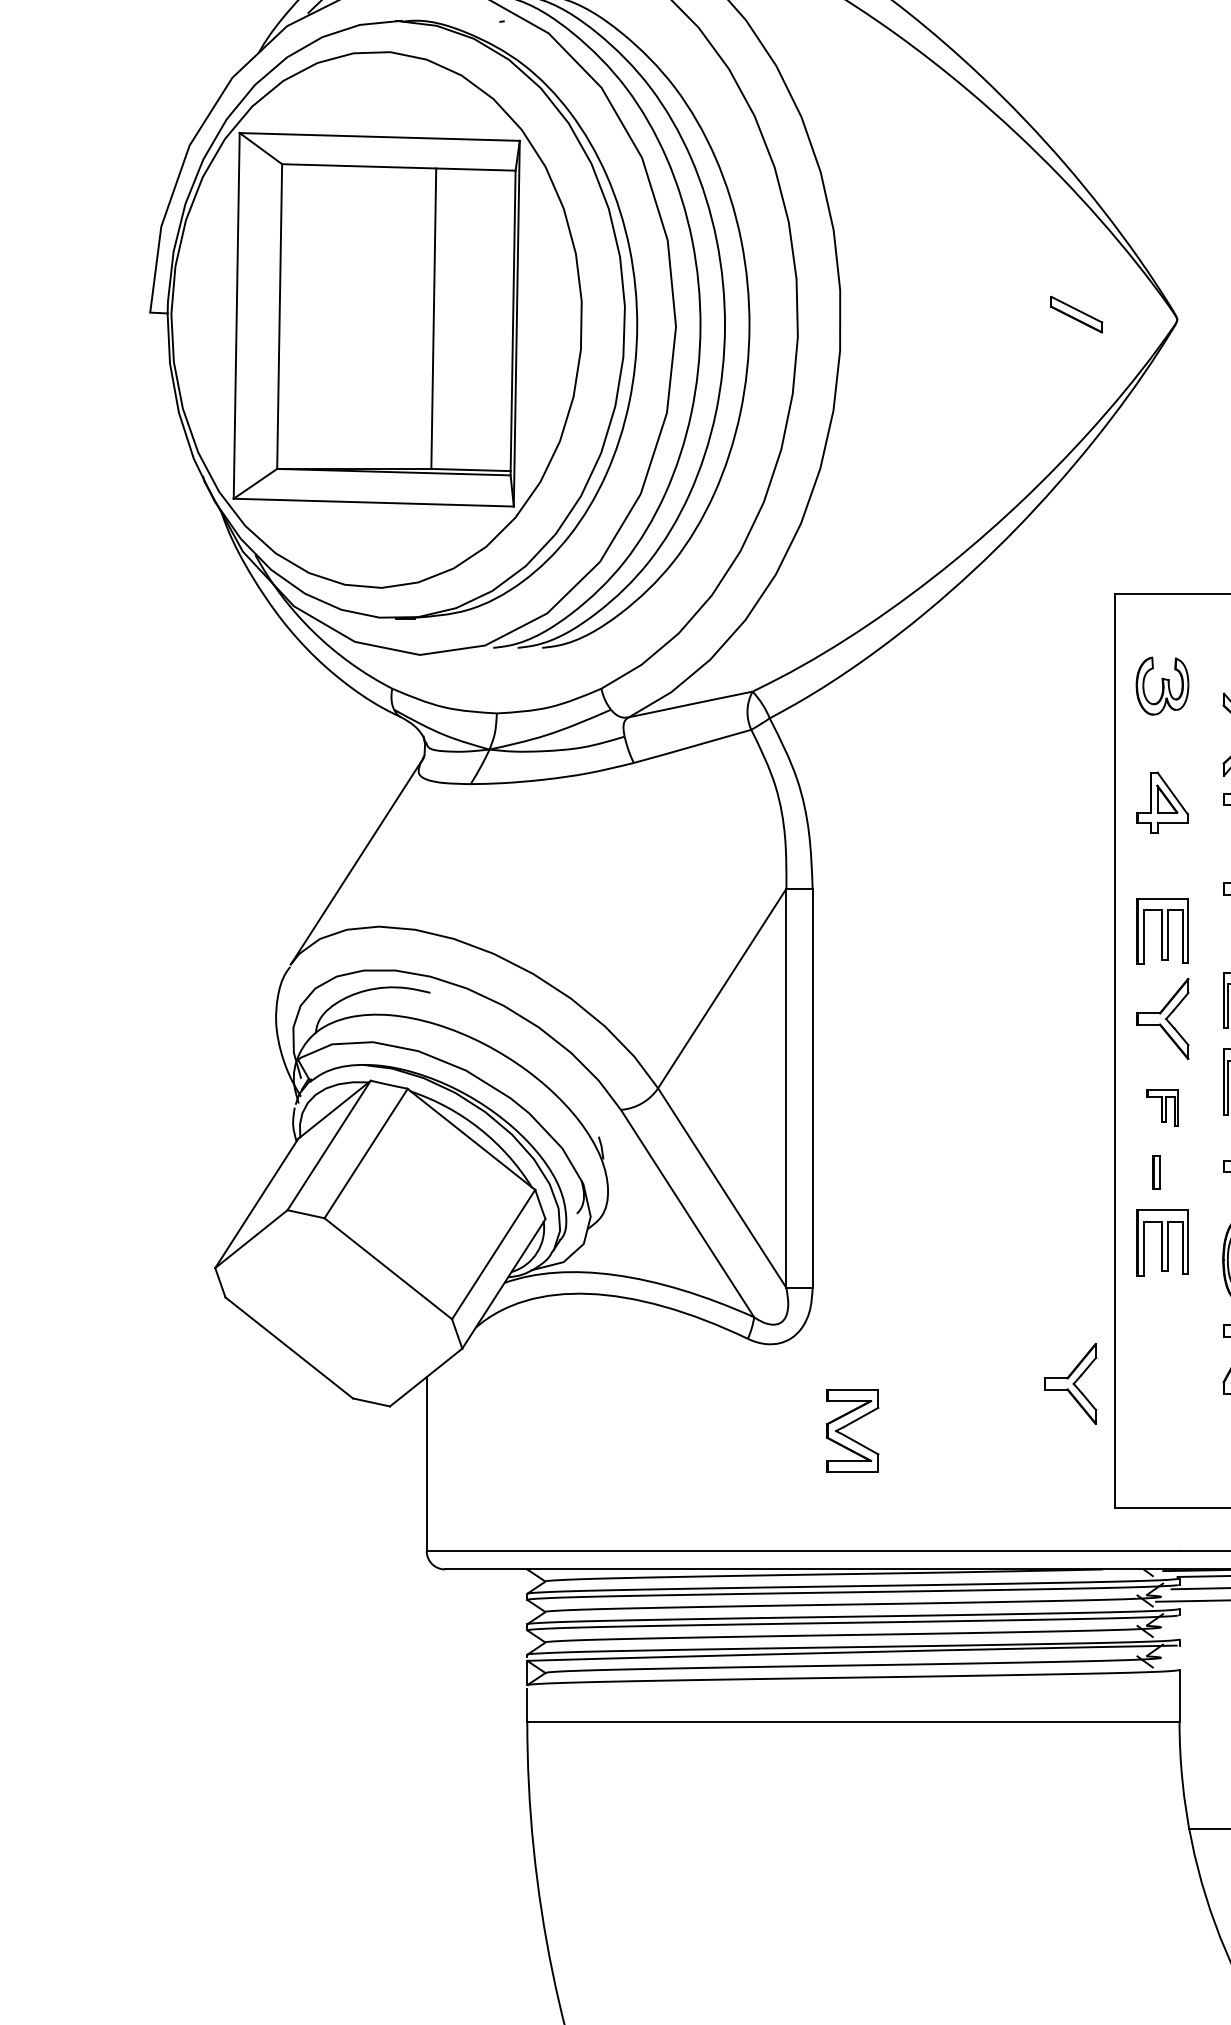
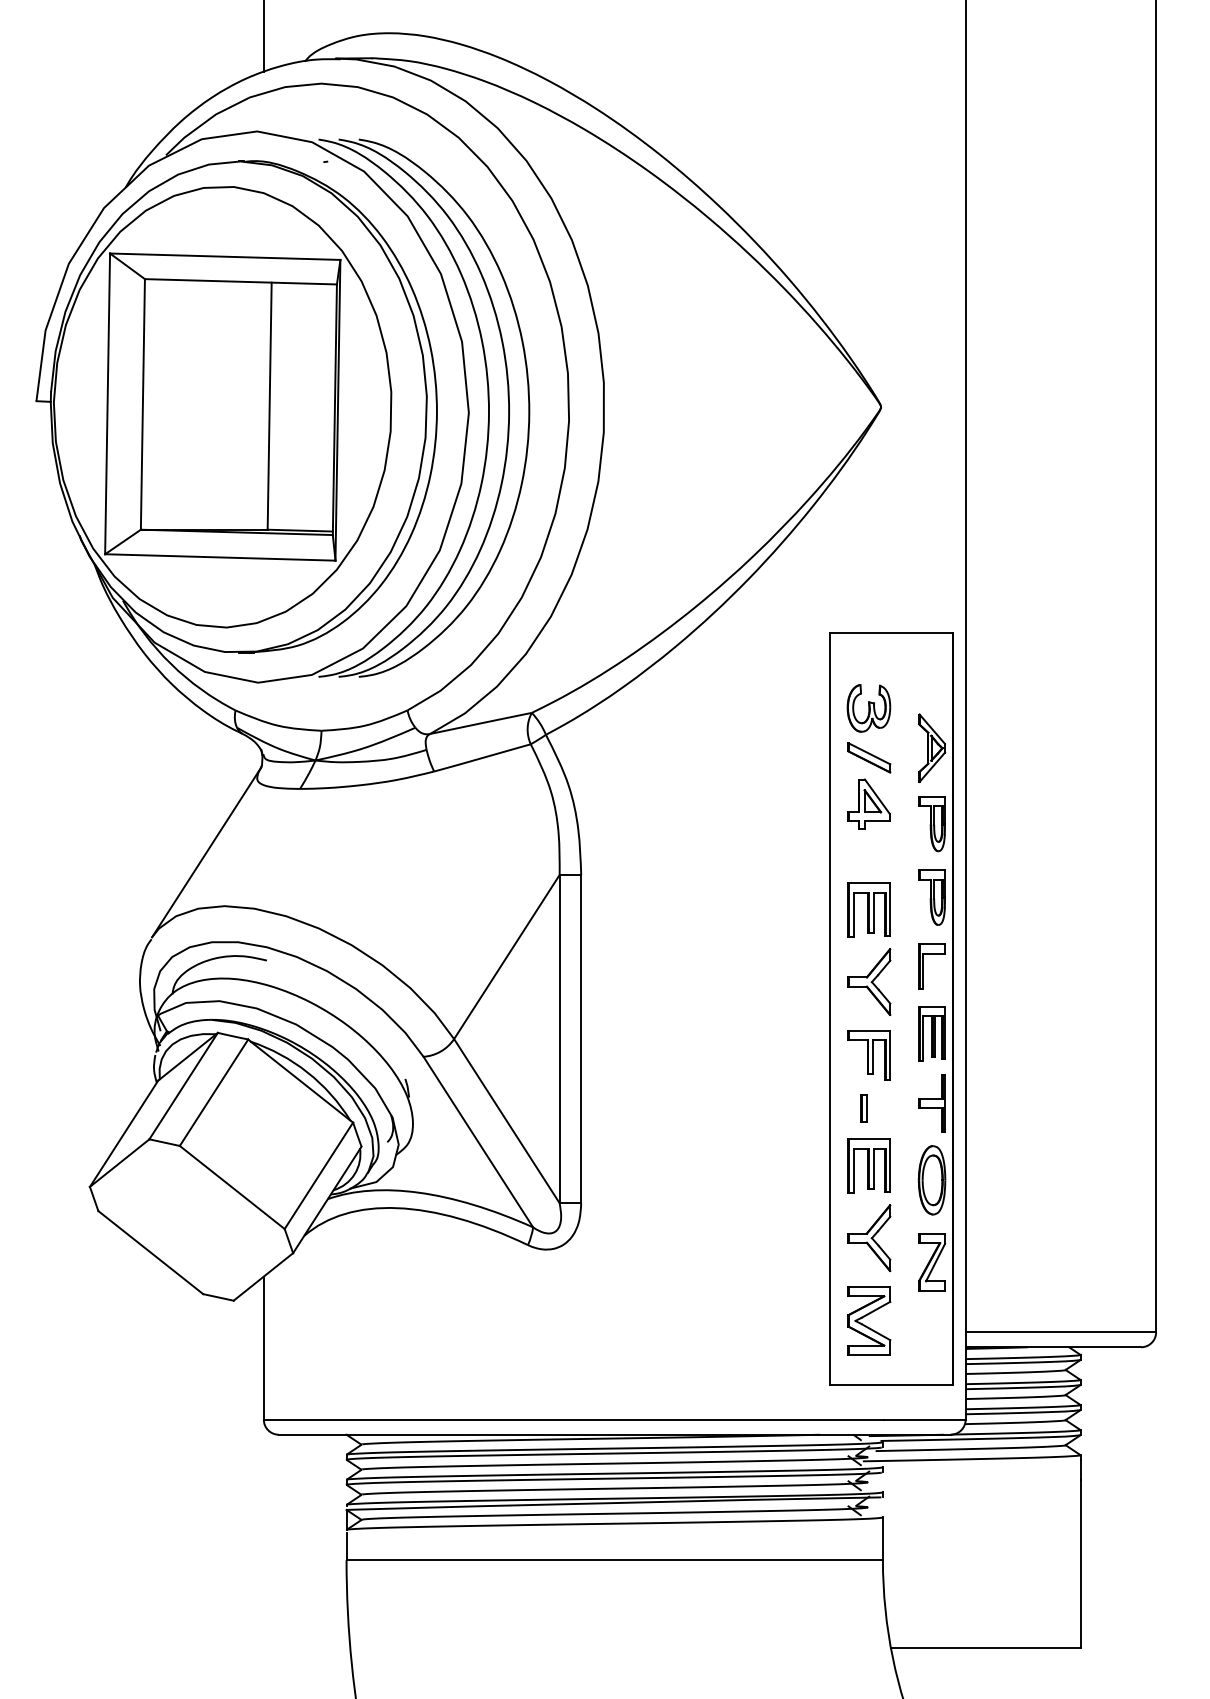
part: (1076, 314) -> (869, 757), moved
part: (1161, 1108) -> (868, 1055), size x1.67
part: (1070, 1383) -> (869, 1237), moved
part: (853, 1430) -> (869, 1320), moved

